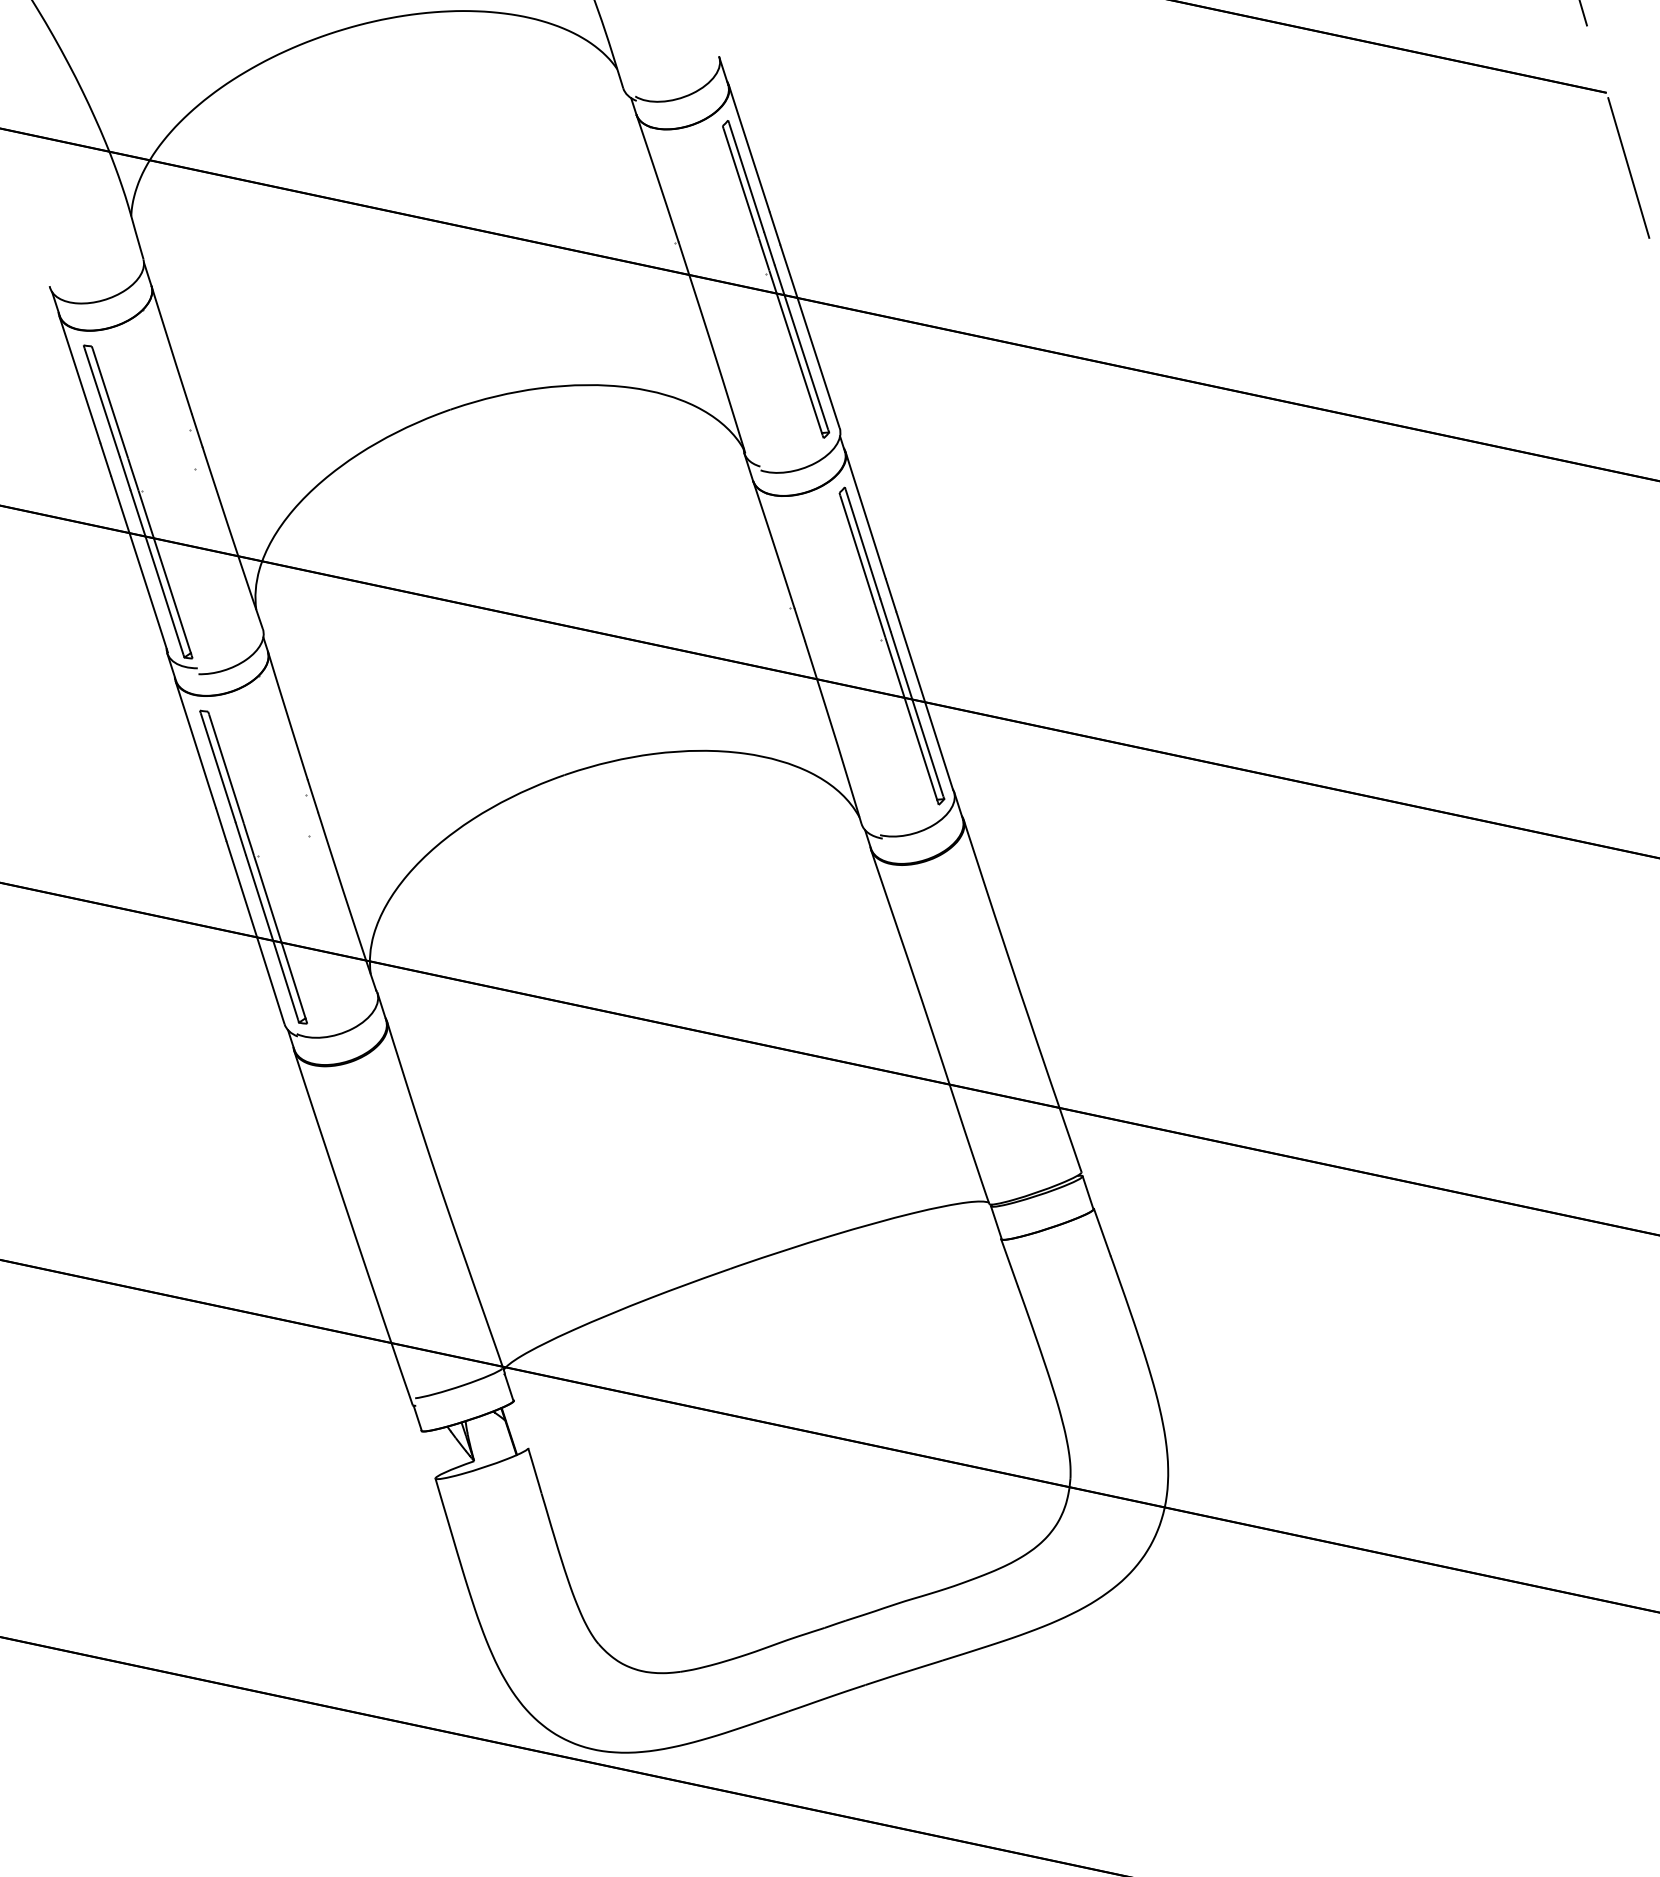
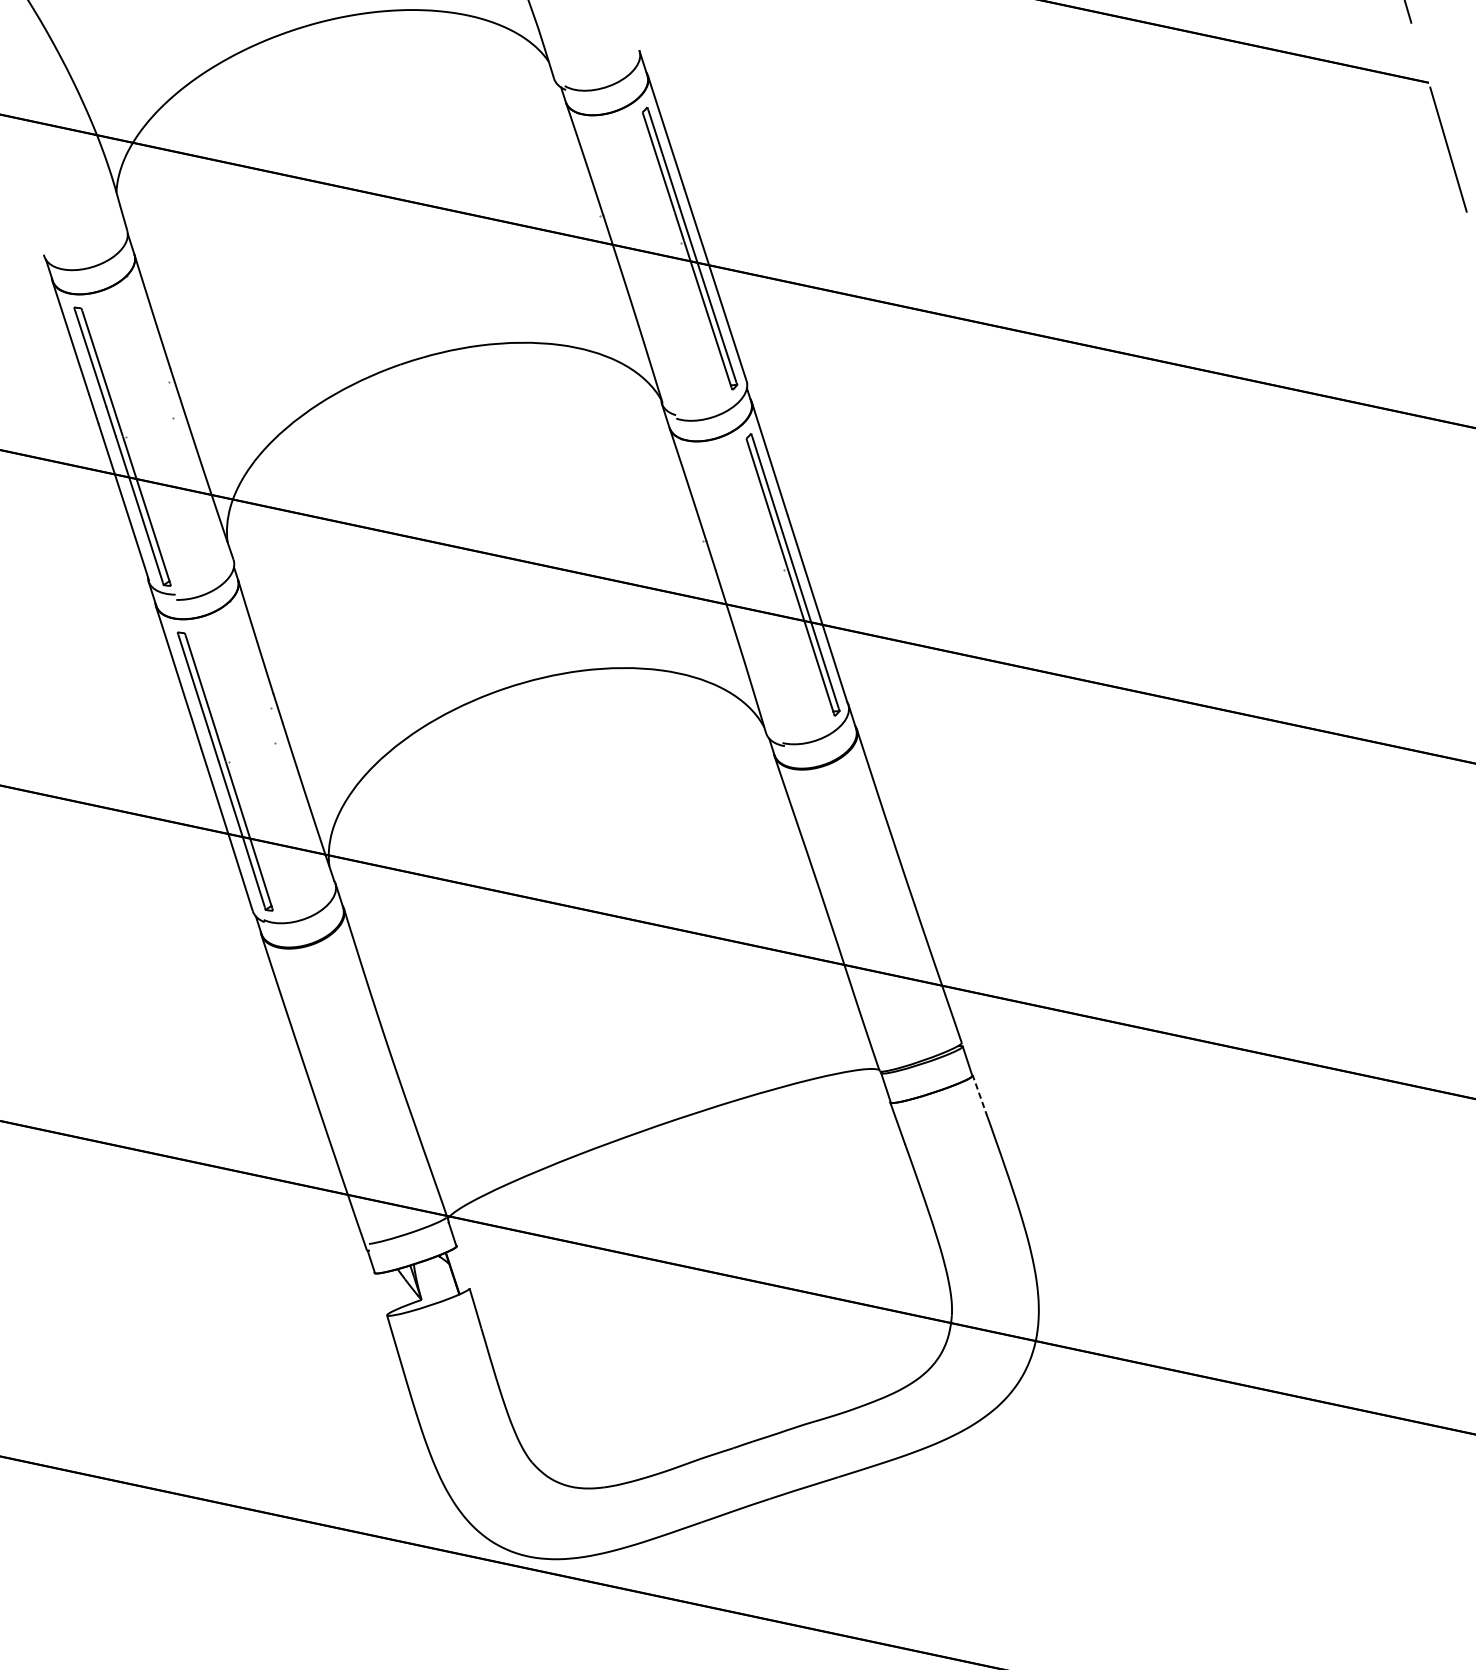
line: (1102, 1232) -> (980, 1096), solid -> dashed

